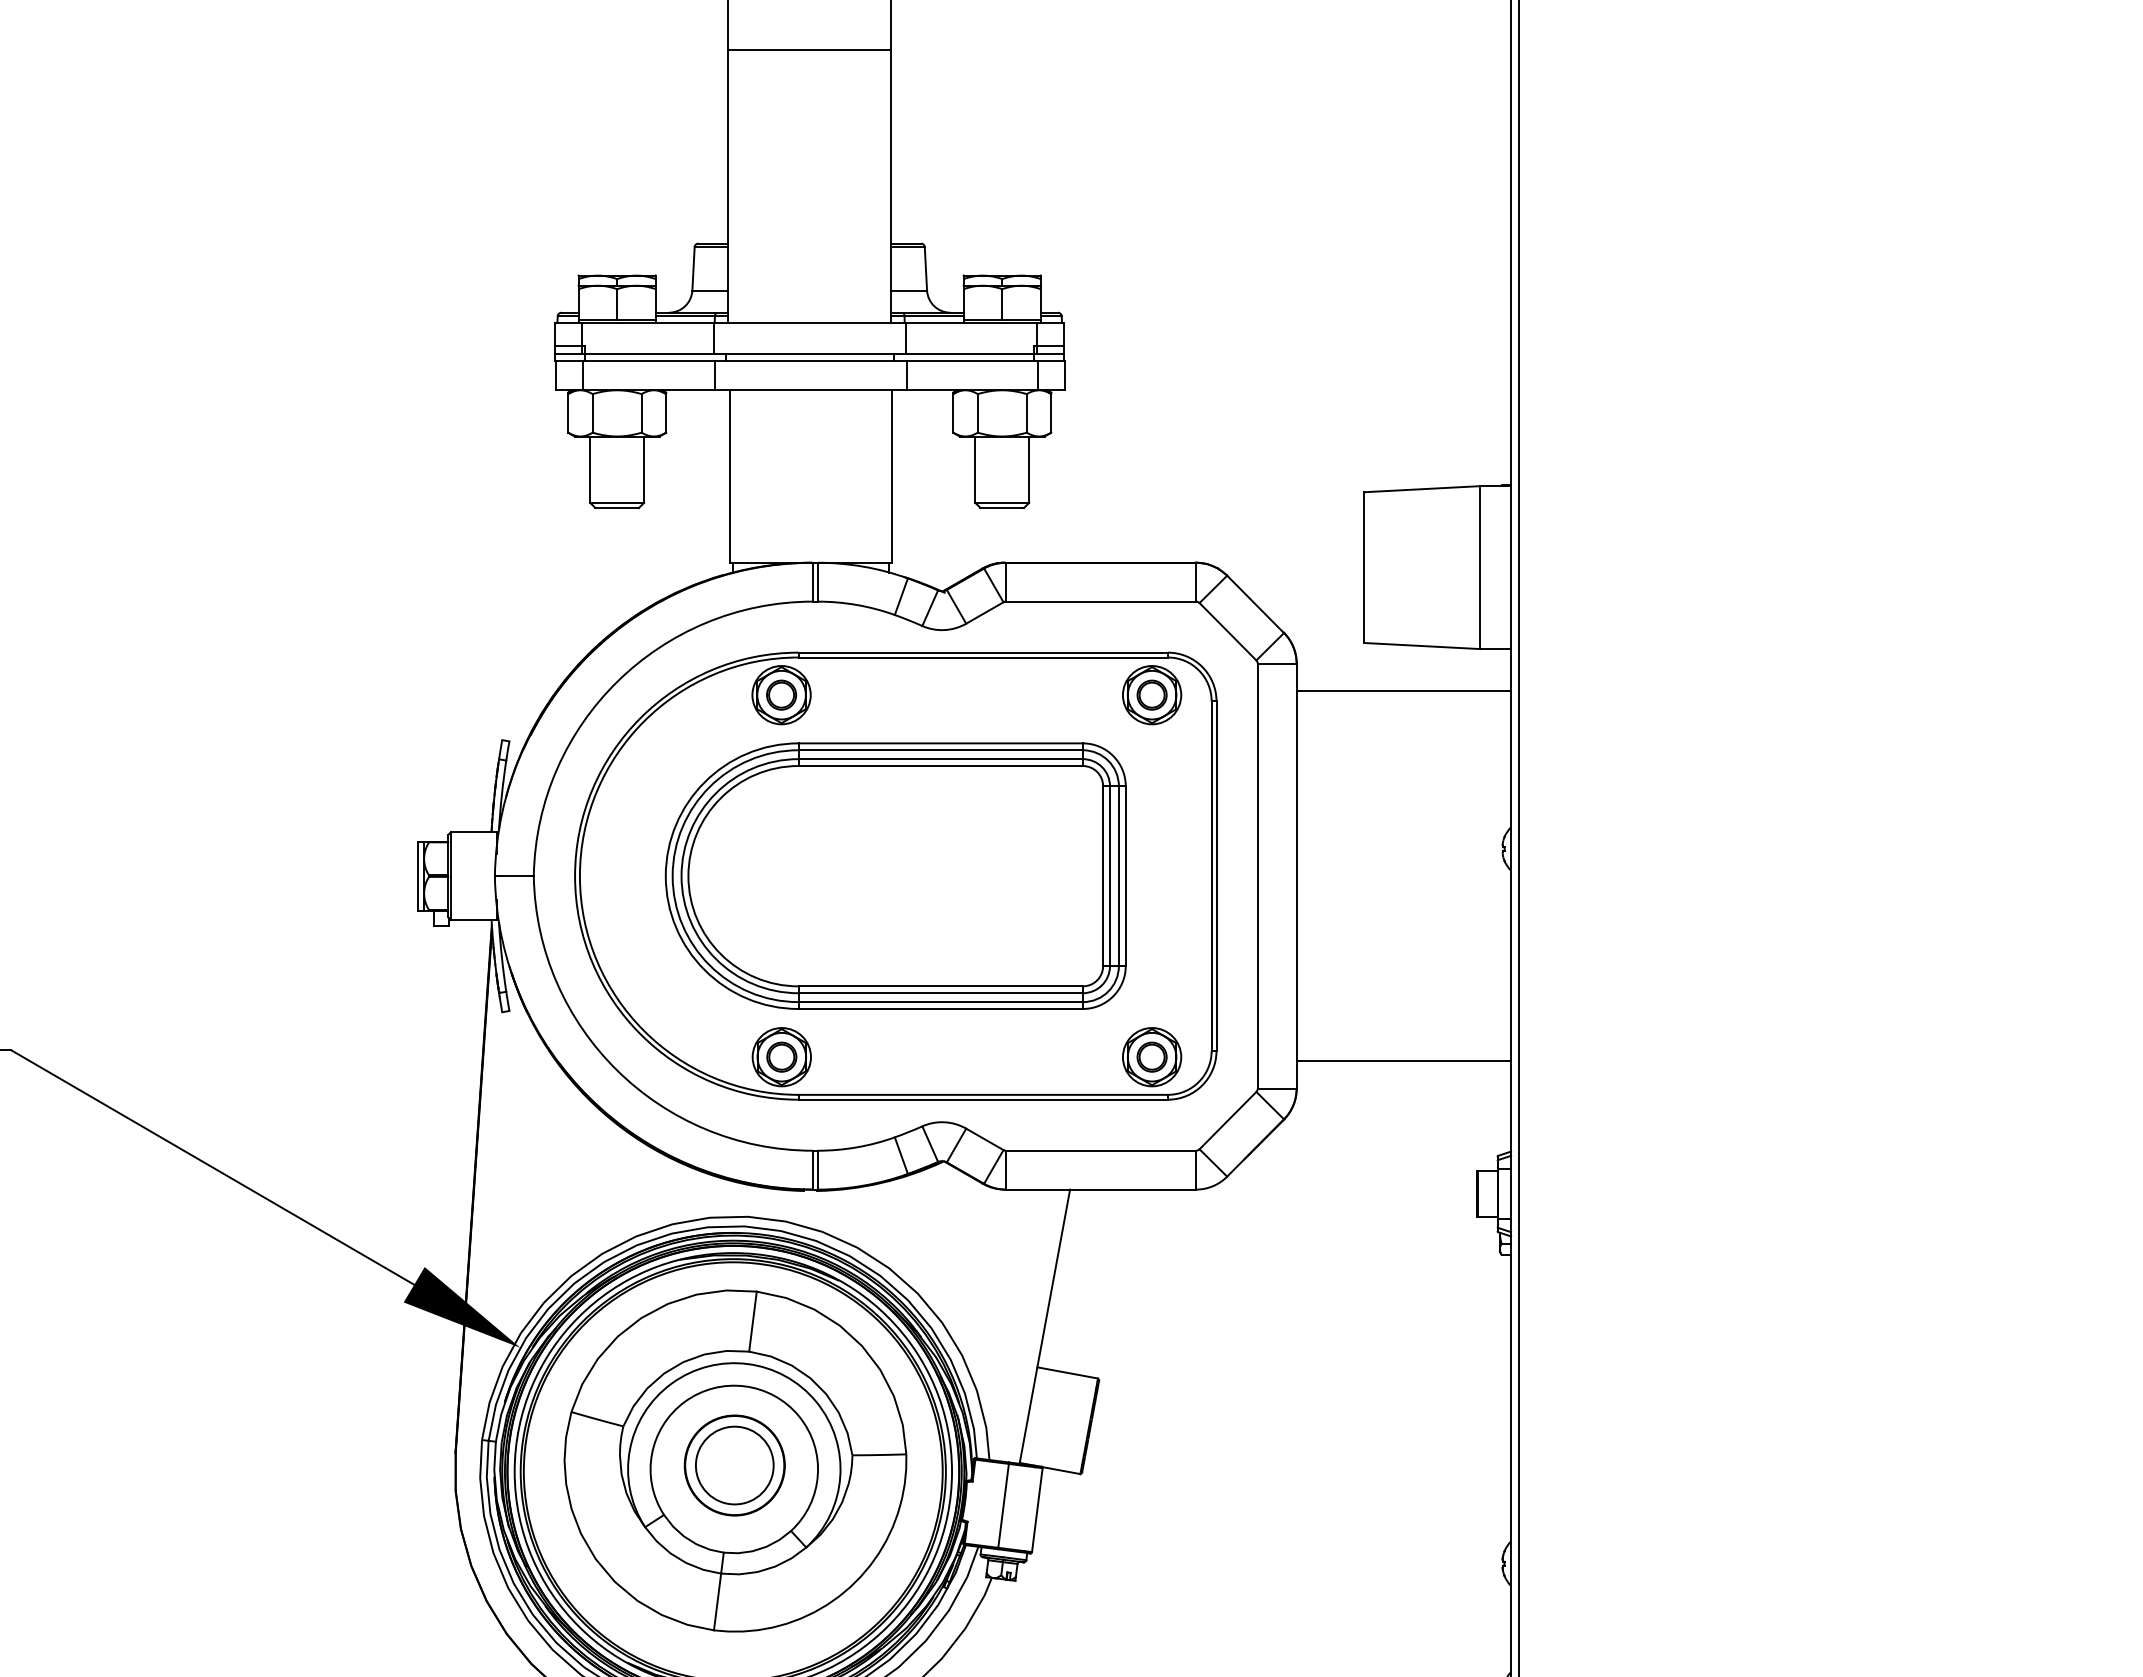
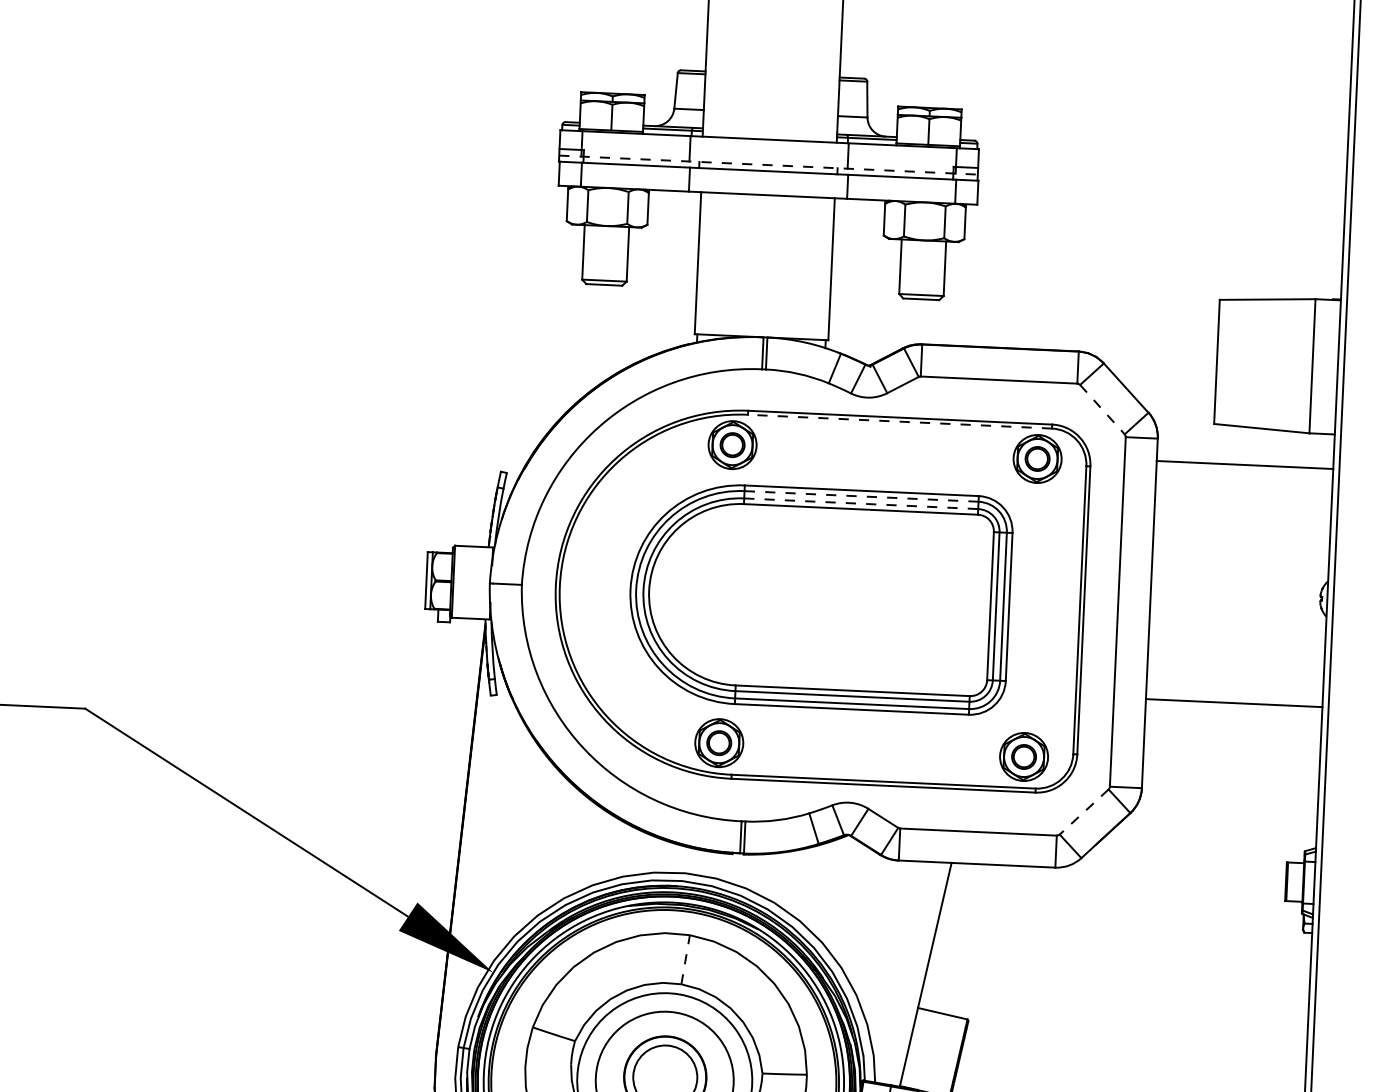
line: (810, 353) -> (769, 164), solid -> dashed
line: (1228, 632) -> (1102, 410), solid -> dashed
line: (983, 657) -> (900, 421), solid -> dashed
line: (940, 750) -> (861, 496), solid -> dashed
line: (941, 759) -> (861, 504), solid -> dashed
line: (1403, 1061) -> (1233, 703), moved
line: (1227, 1120) -> (1083, 811), solid -> dashed
line: (753, 1321) -> (686, 959), solid -> dashed

